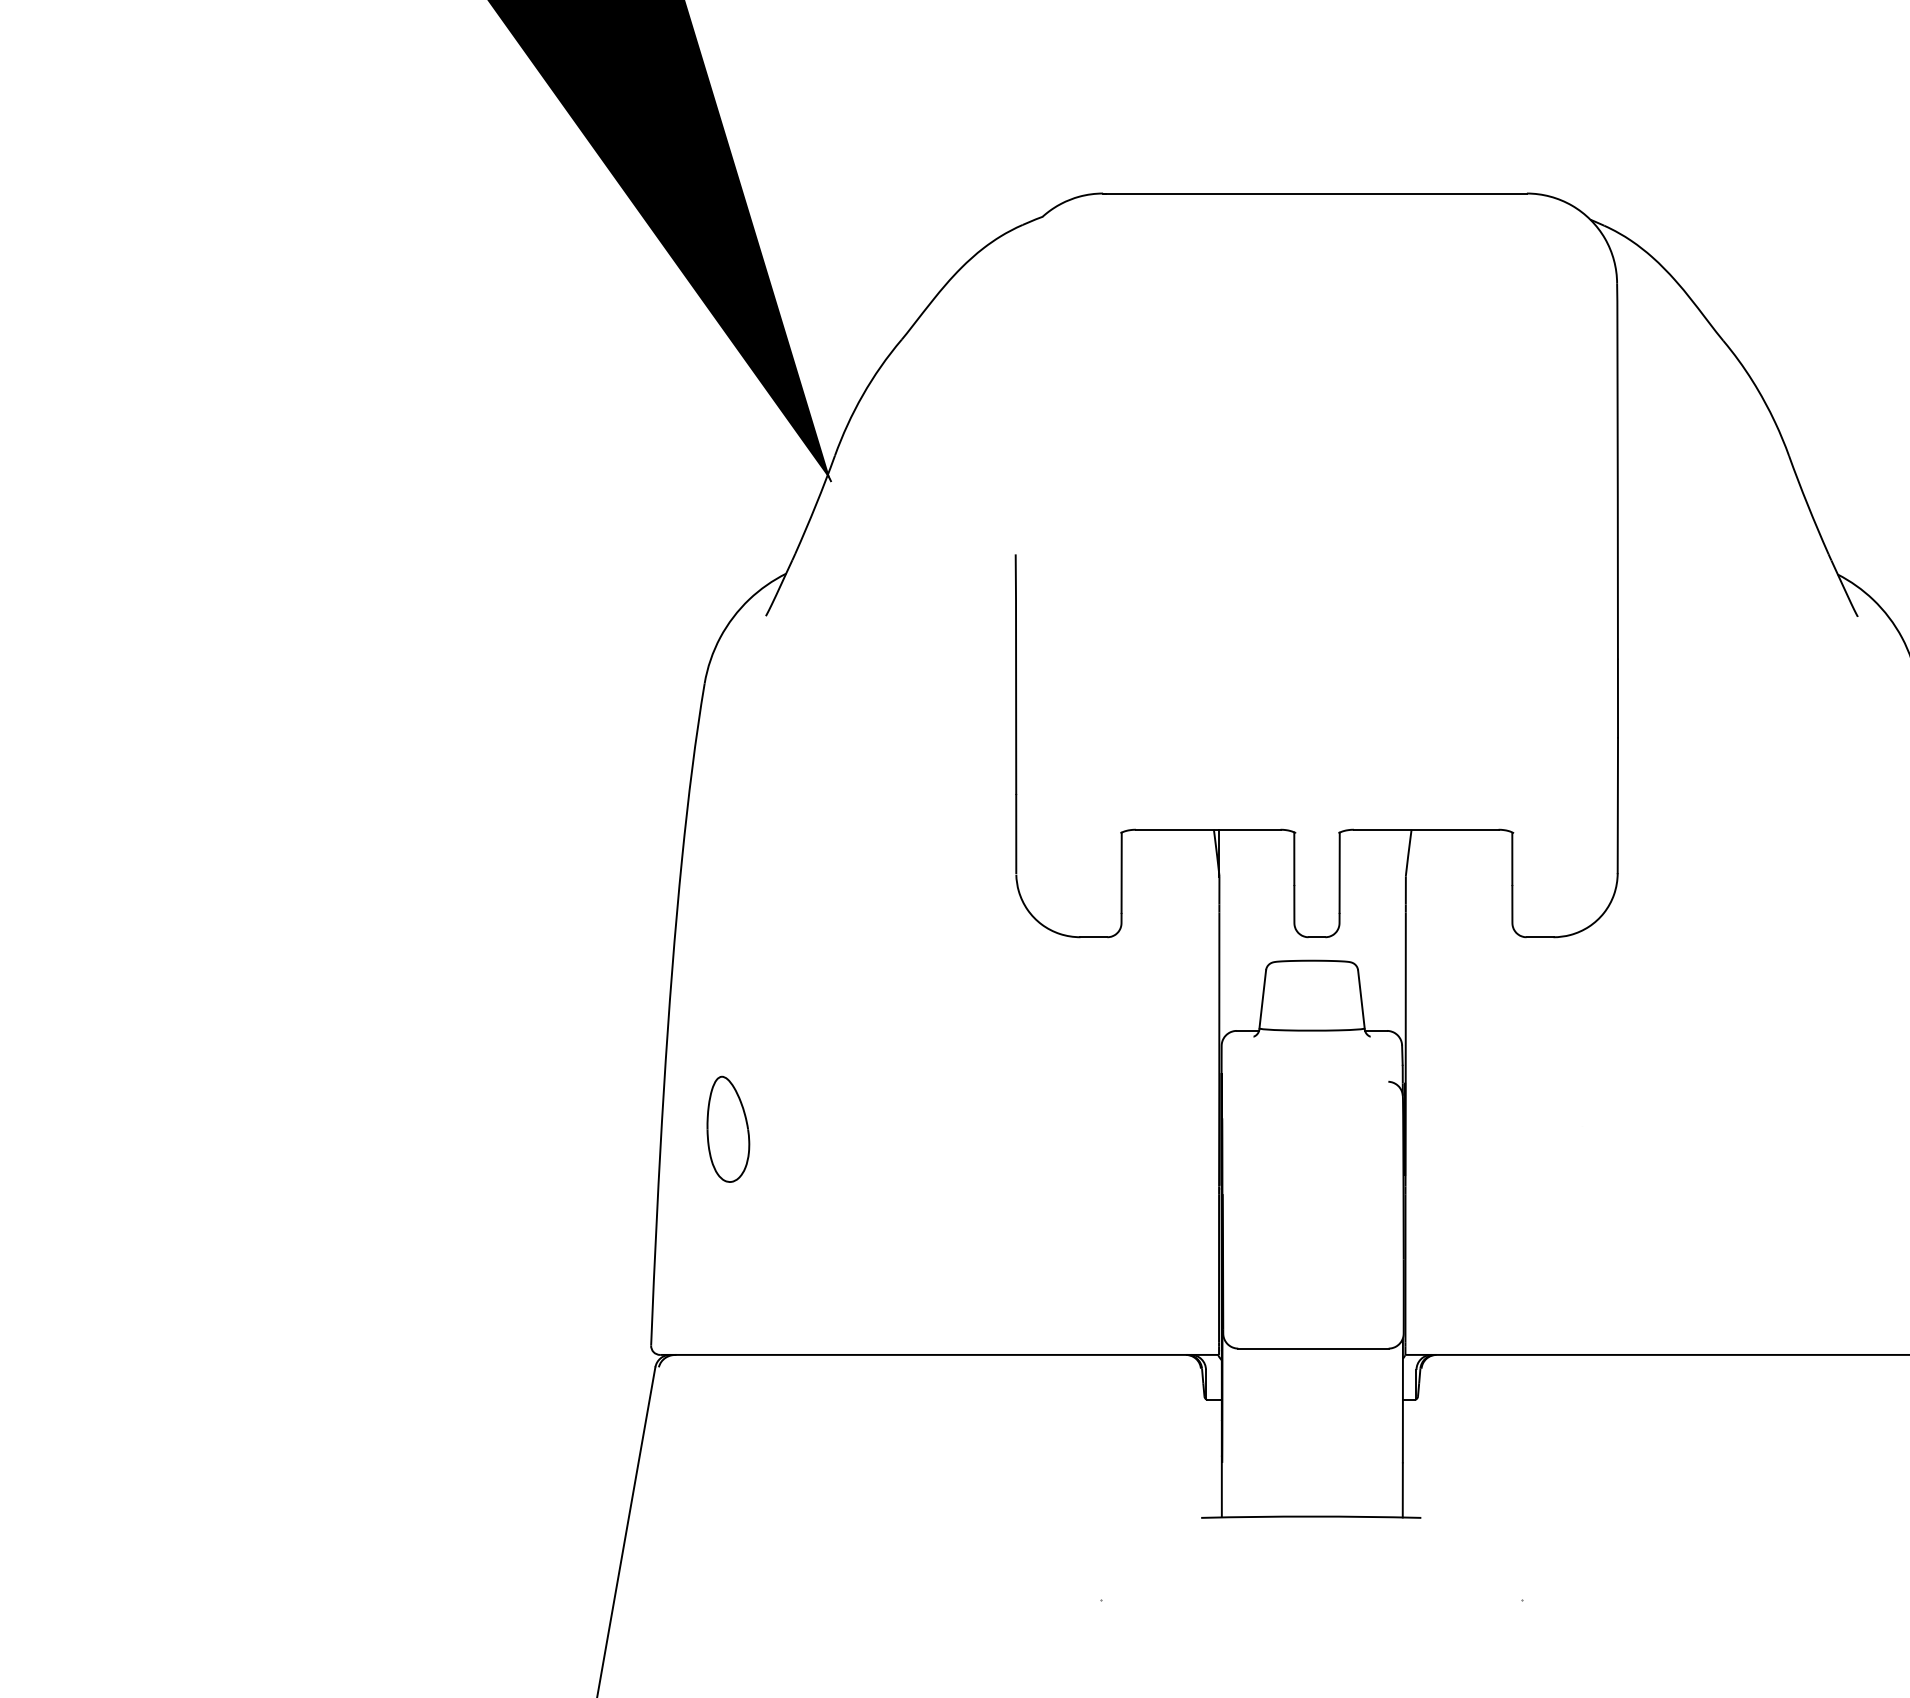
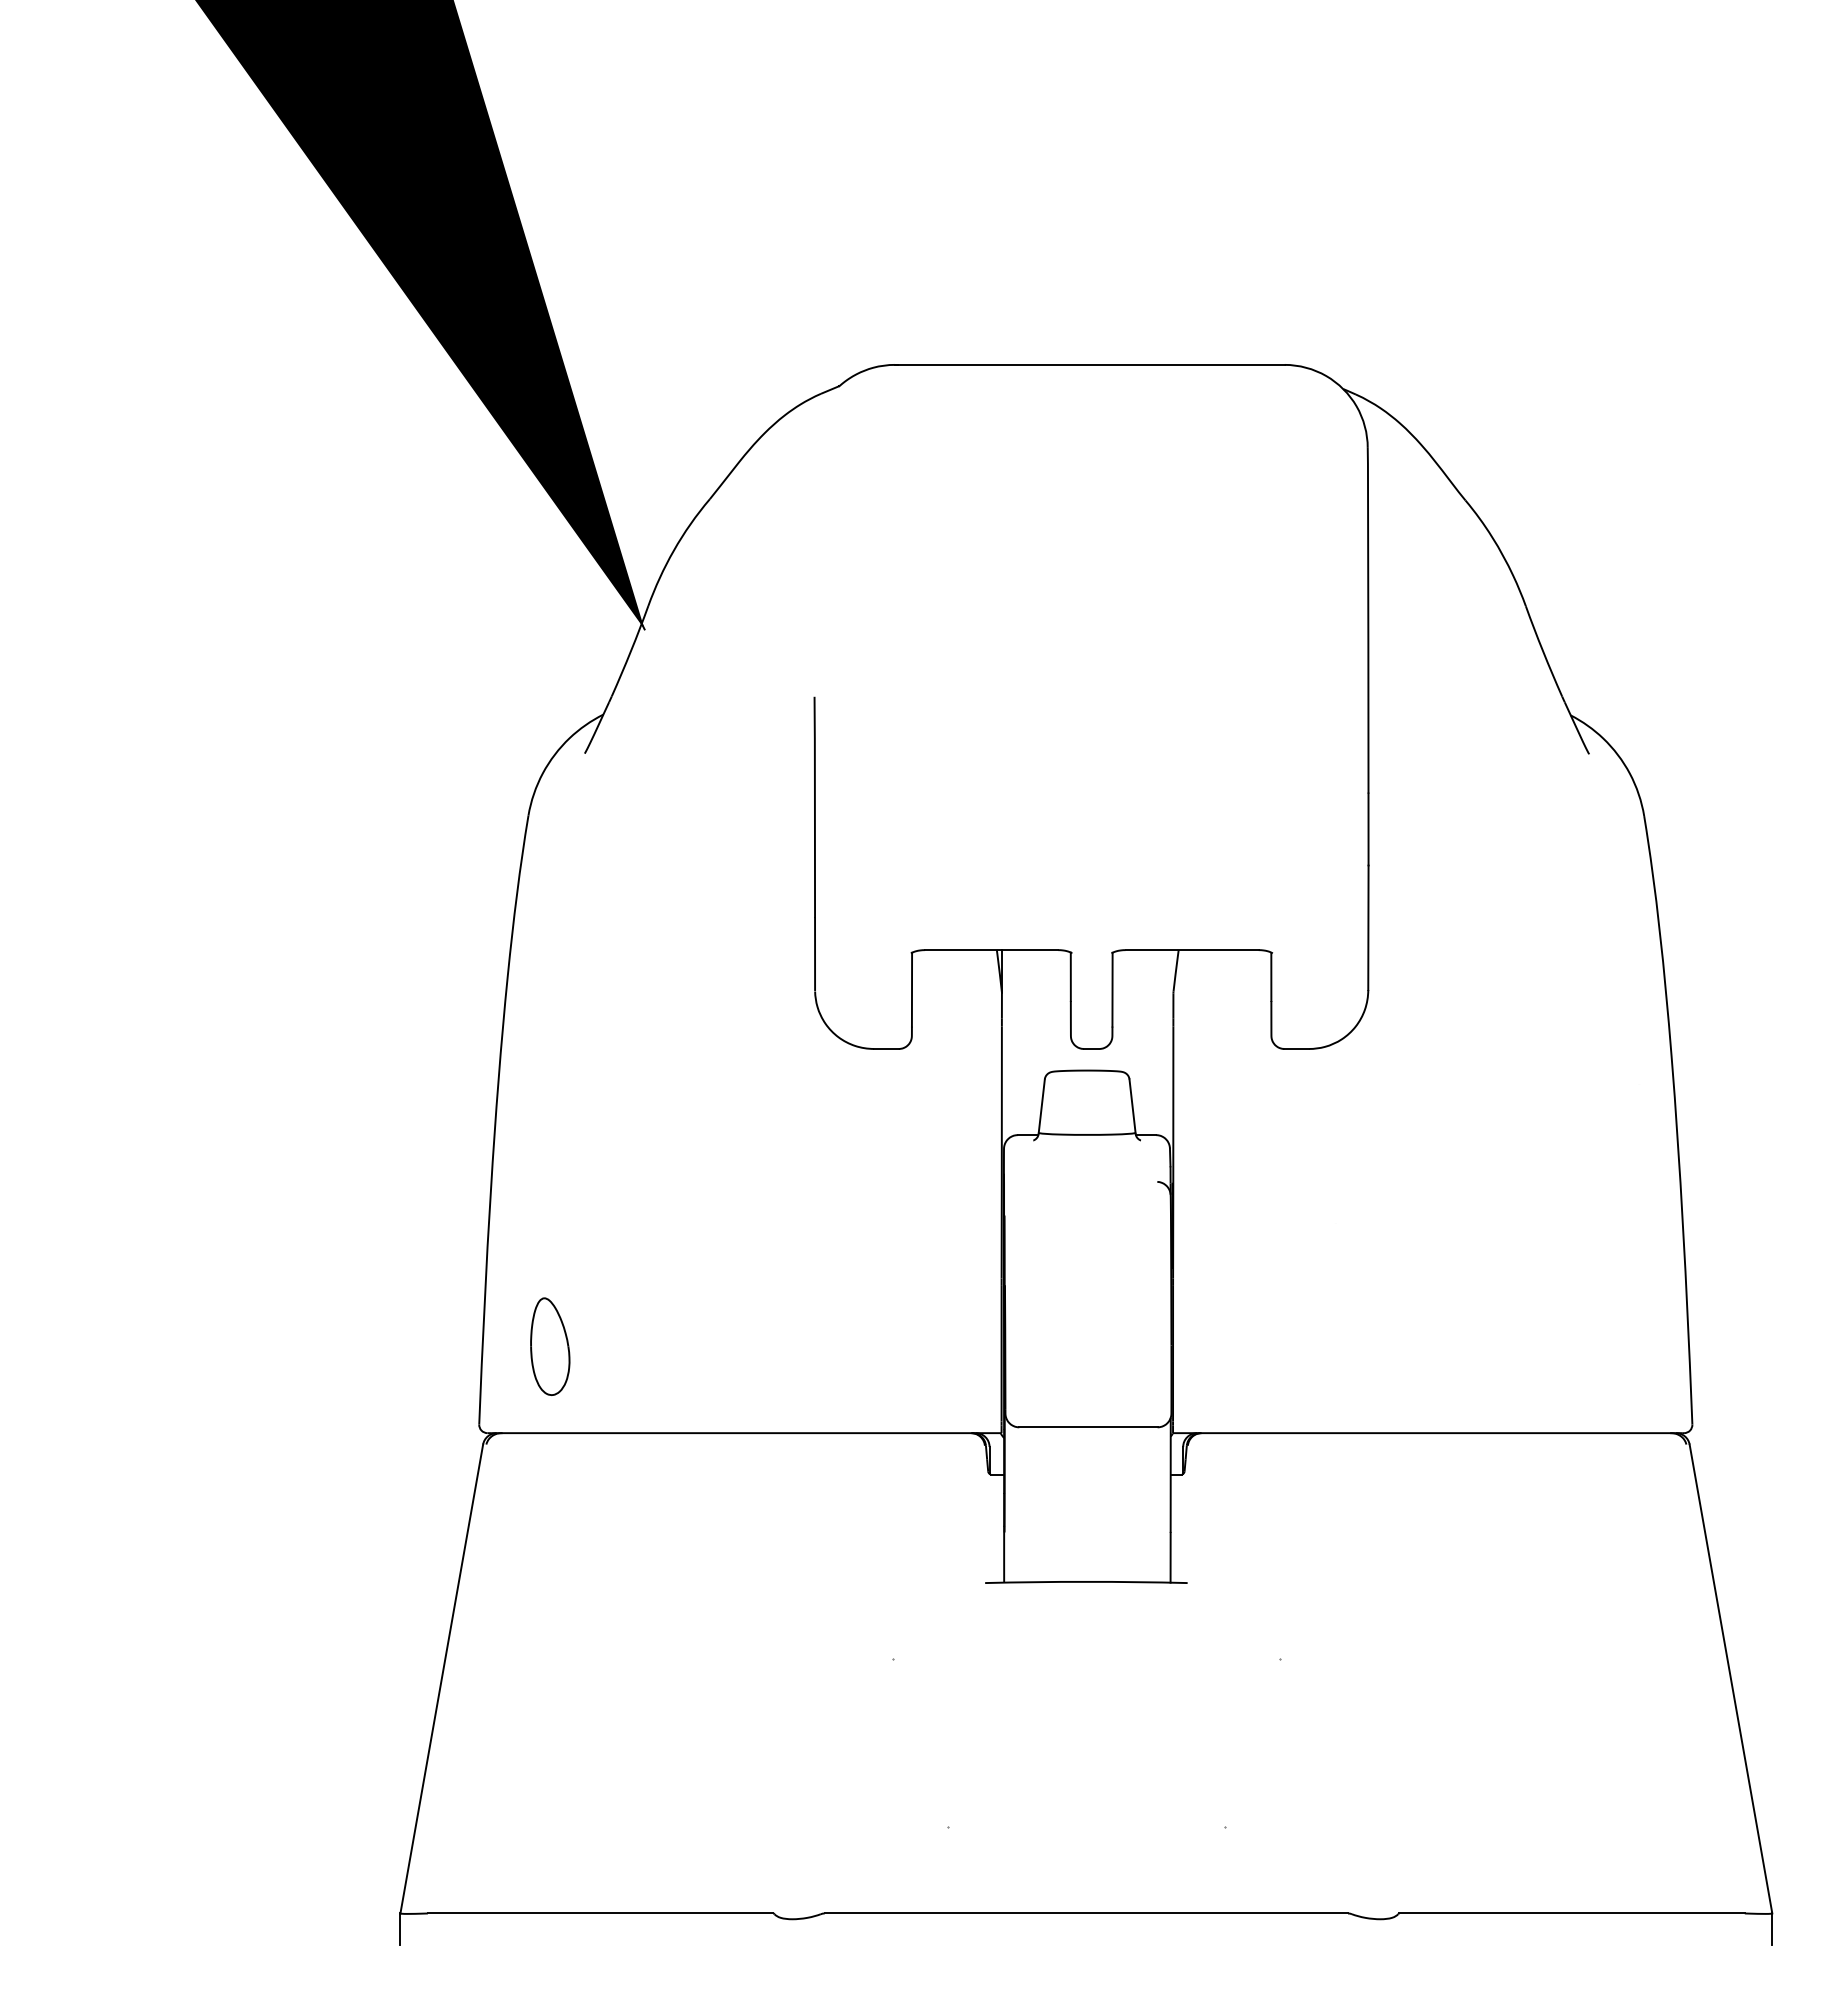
part: (728, 1129) -> (550, 1346), moved

